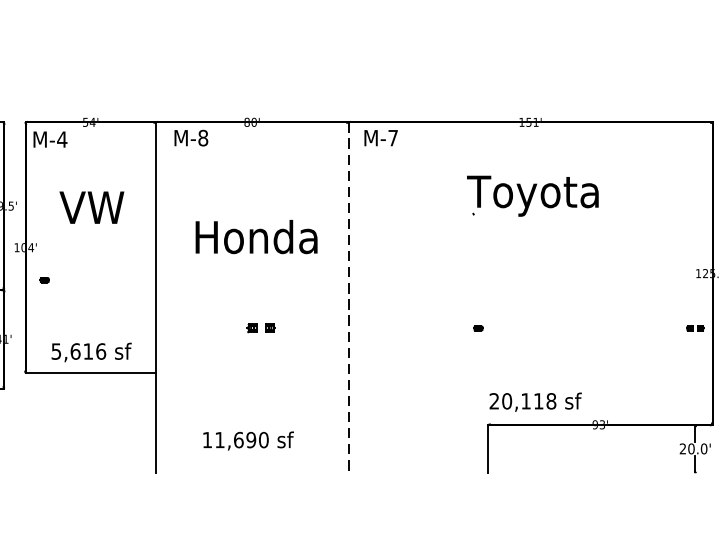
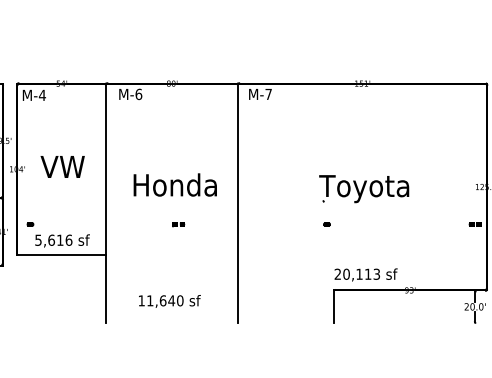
text: (202, 136) -> (138, 93), M-8 -> M-6
part: (533, 196) -> (364, 189), moved
text: (91, 207) -> (62, 166), moved
text: (255, 236) -> (174, 184), moved
part: (44, 280) -> (30, 224), moved
line: (349, 297) -> (238, 203), dashed -> solid
part: (261, 328) -> (178, 224), size x0.62
text: (550, 400) -> (376, 273), 20,118 -> 20,113
text: (251, 439) -> (171, 300), 11,690 -> 11,640

